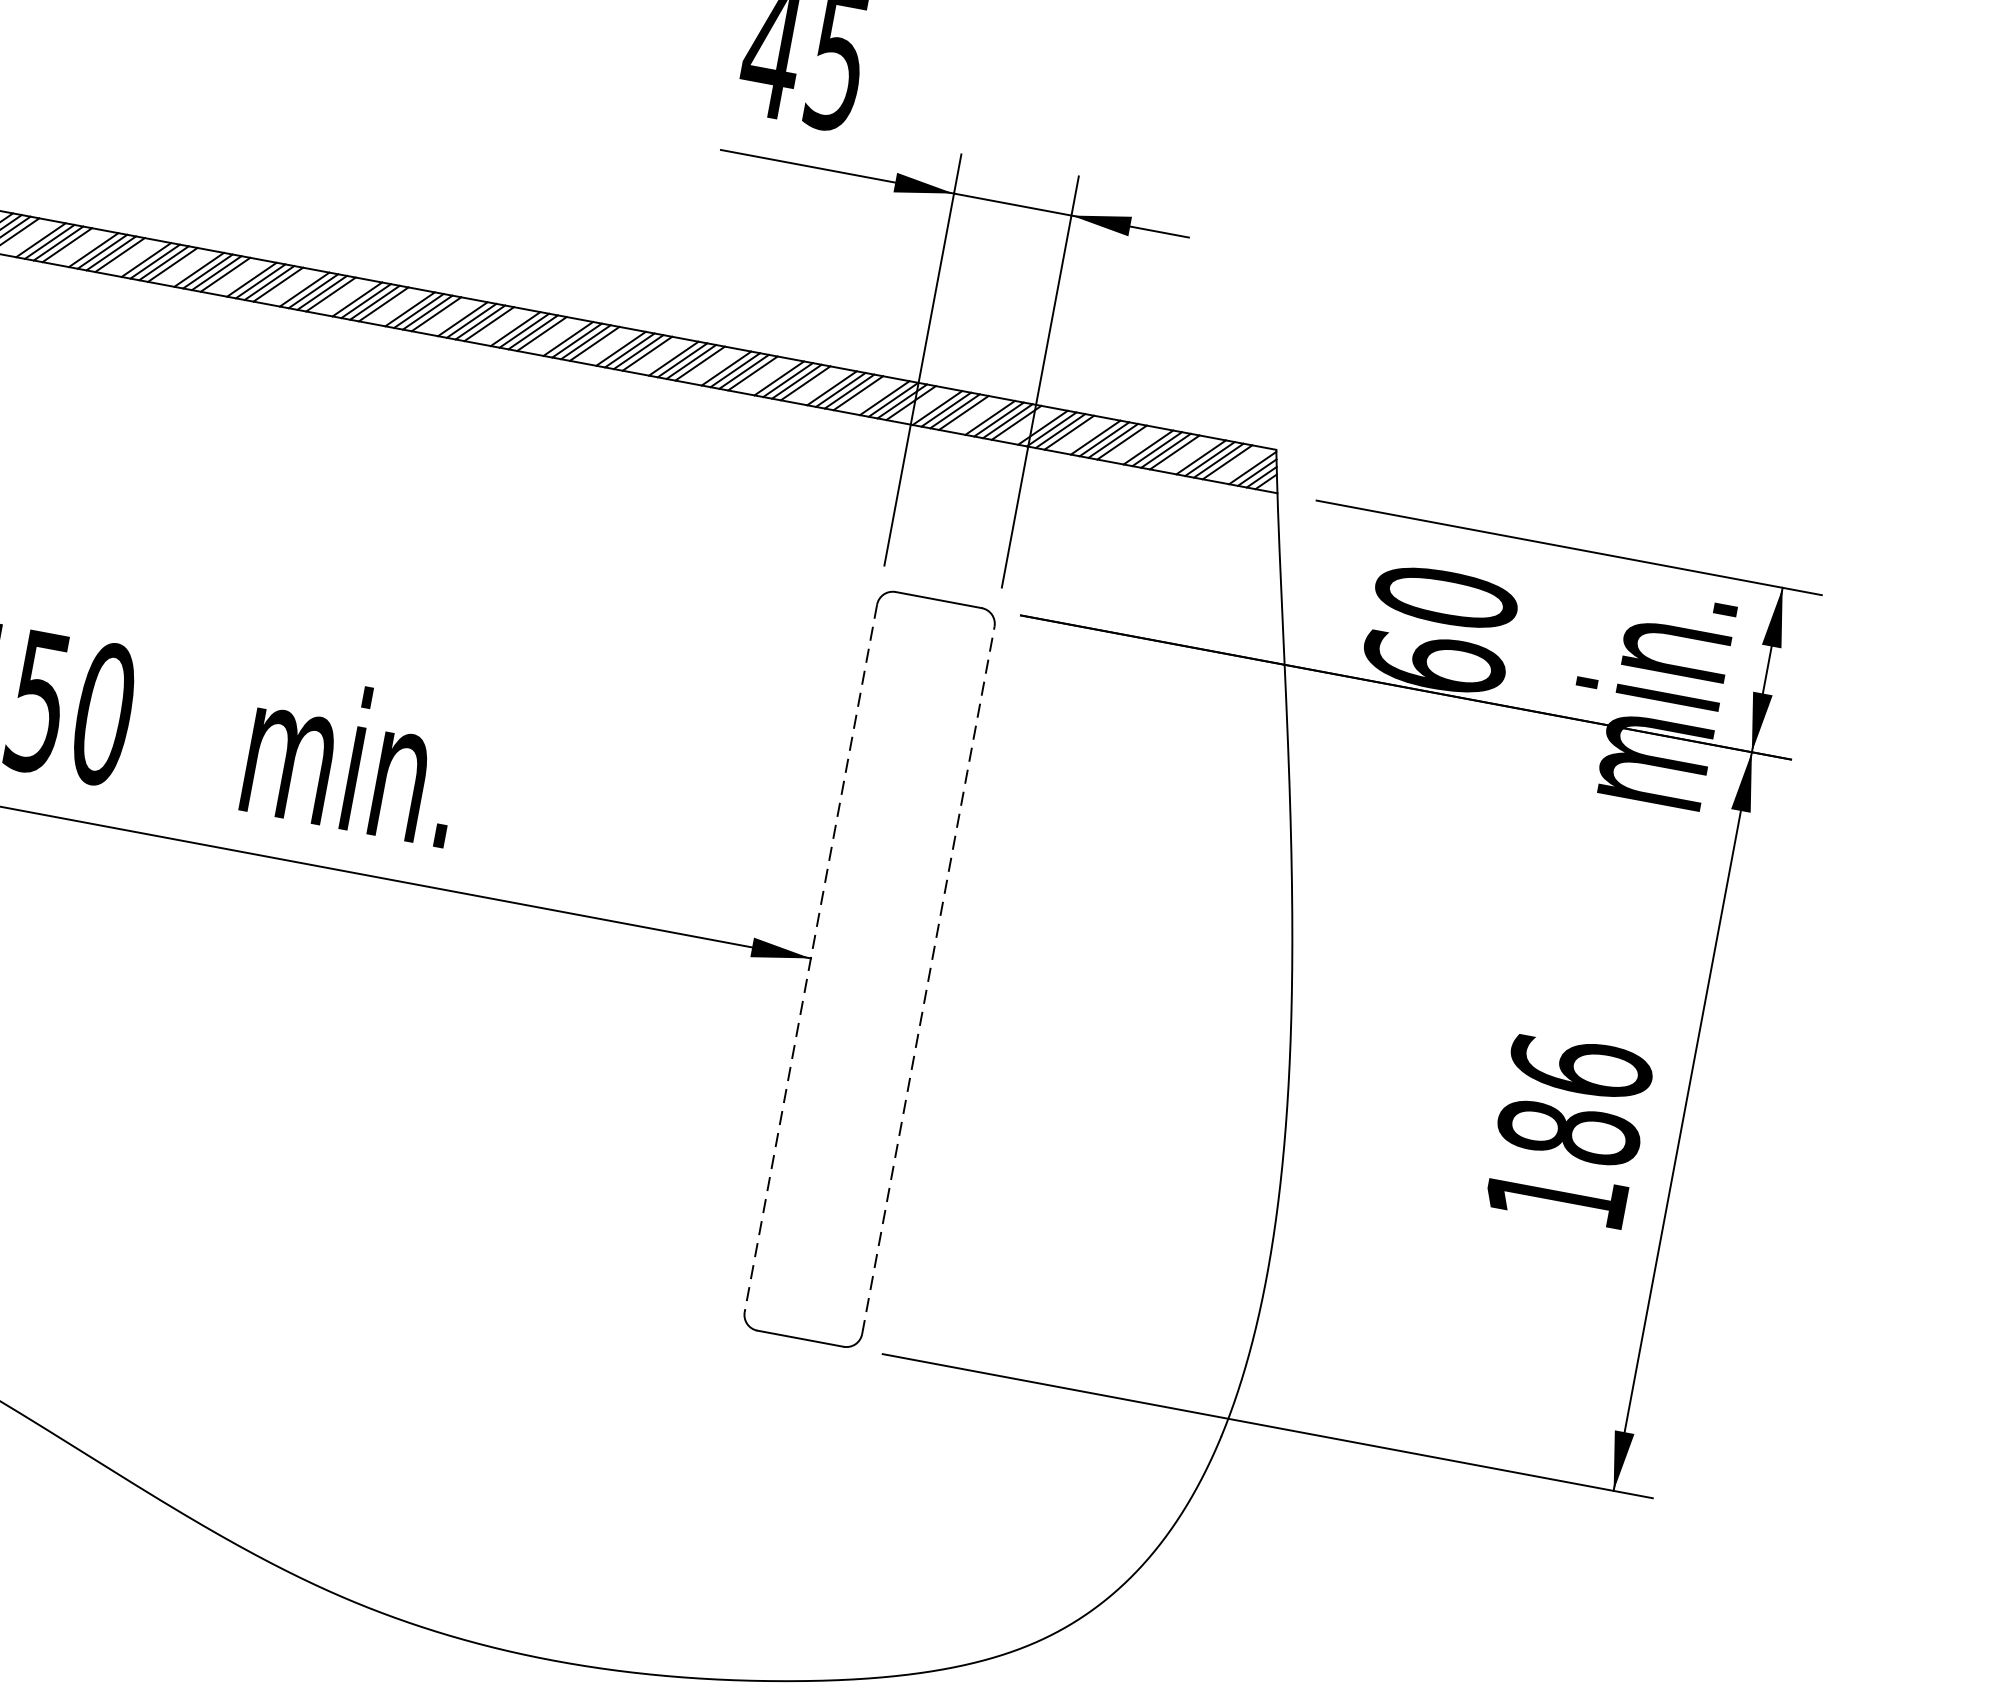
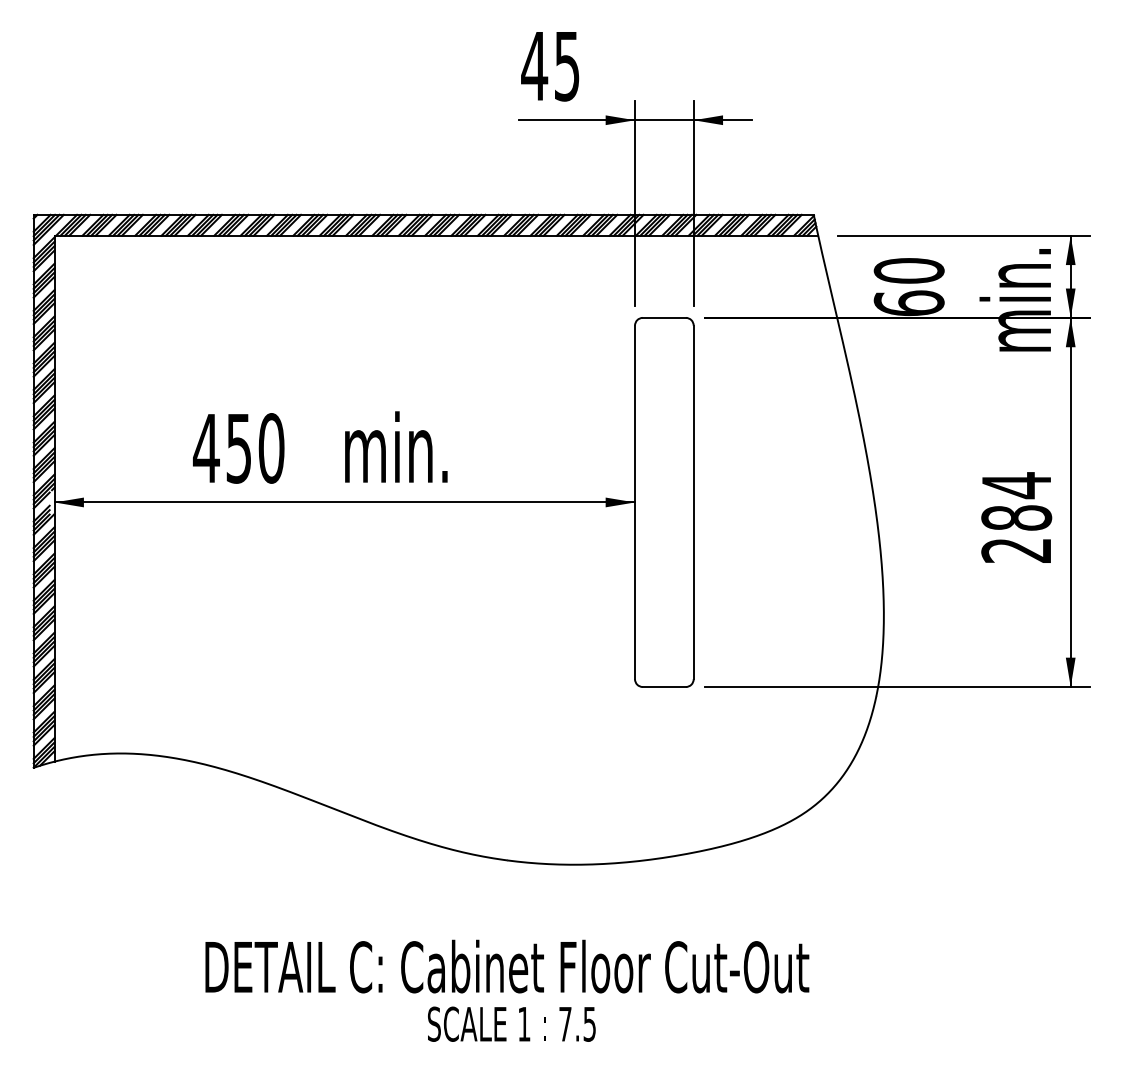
line: (811, 958) -> (635, 502), dashed -> solid
line: (927, 980) -> (693, 502), dashed -> solid
text: (1568, 1131) -> (1016, 517), 186 -> 284

